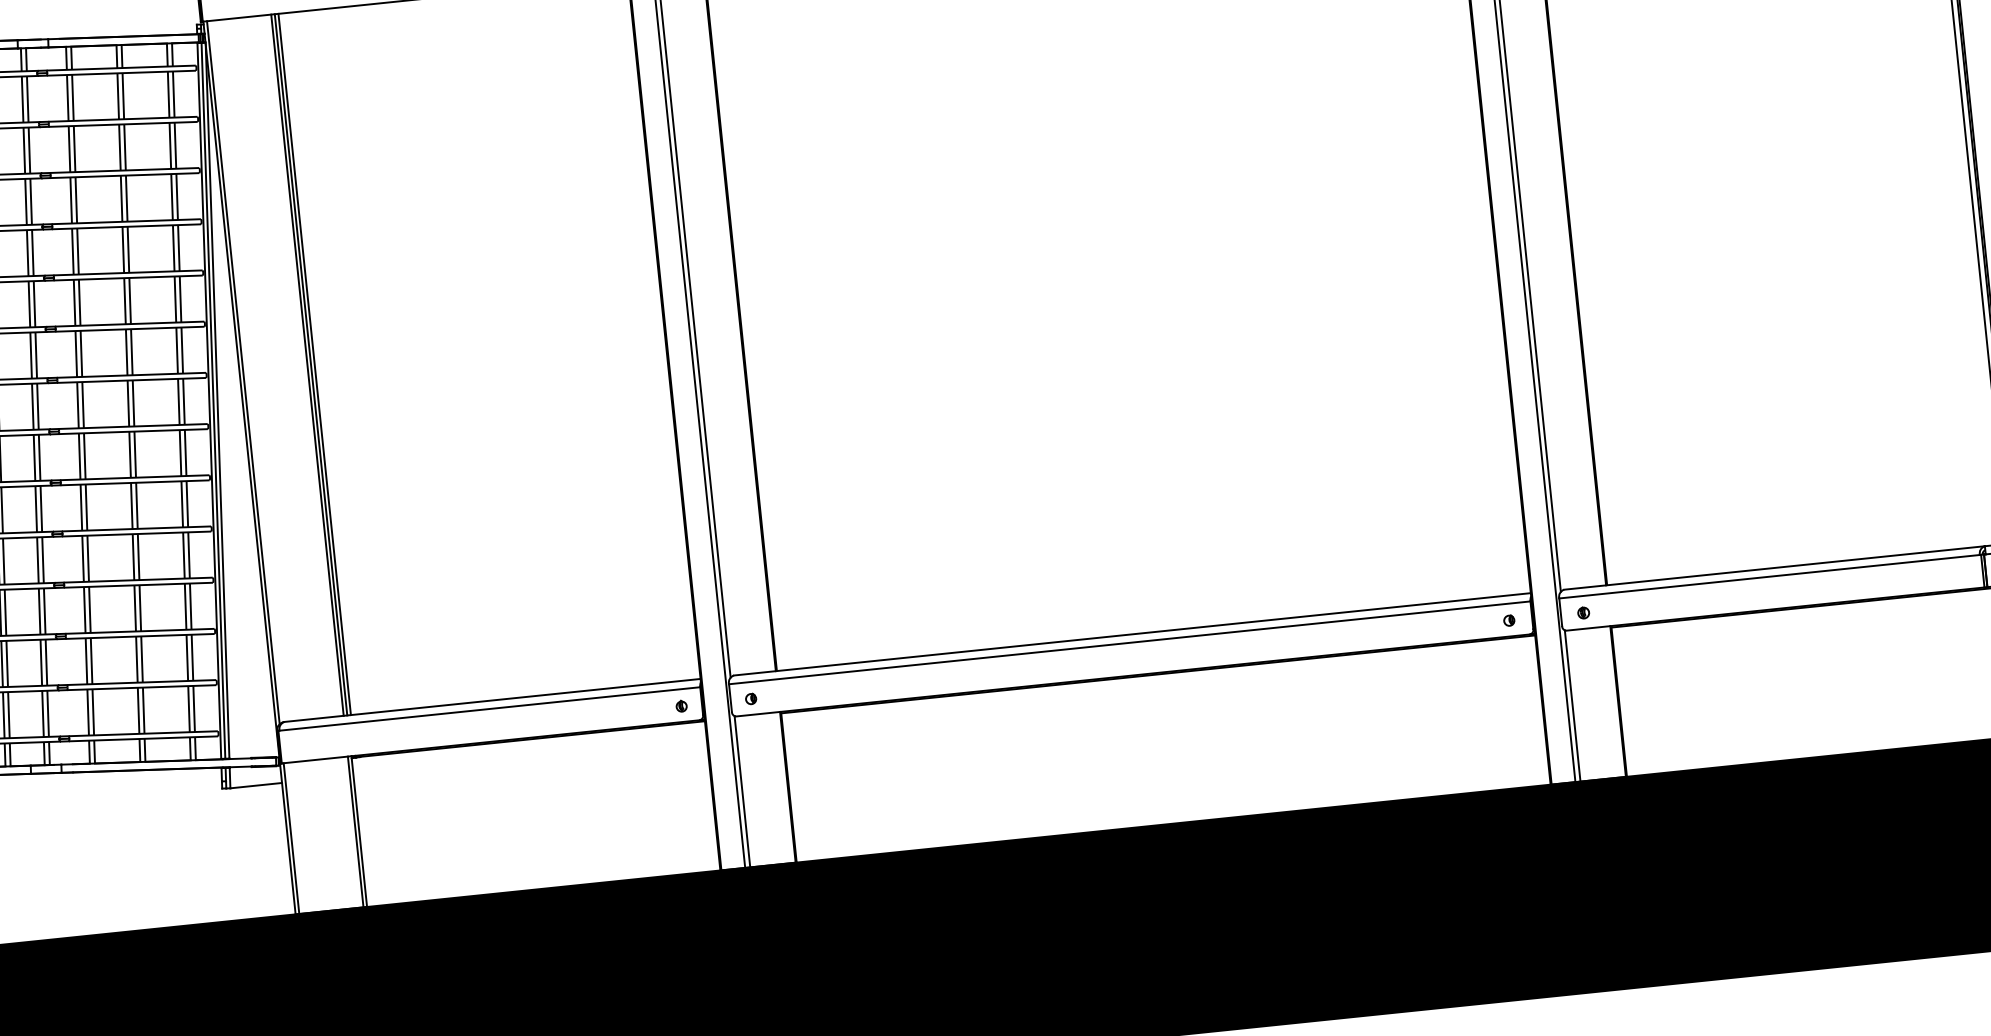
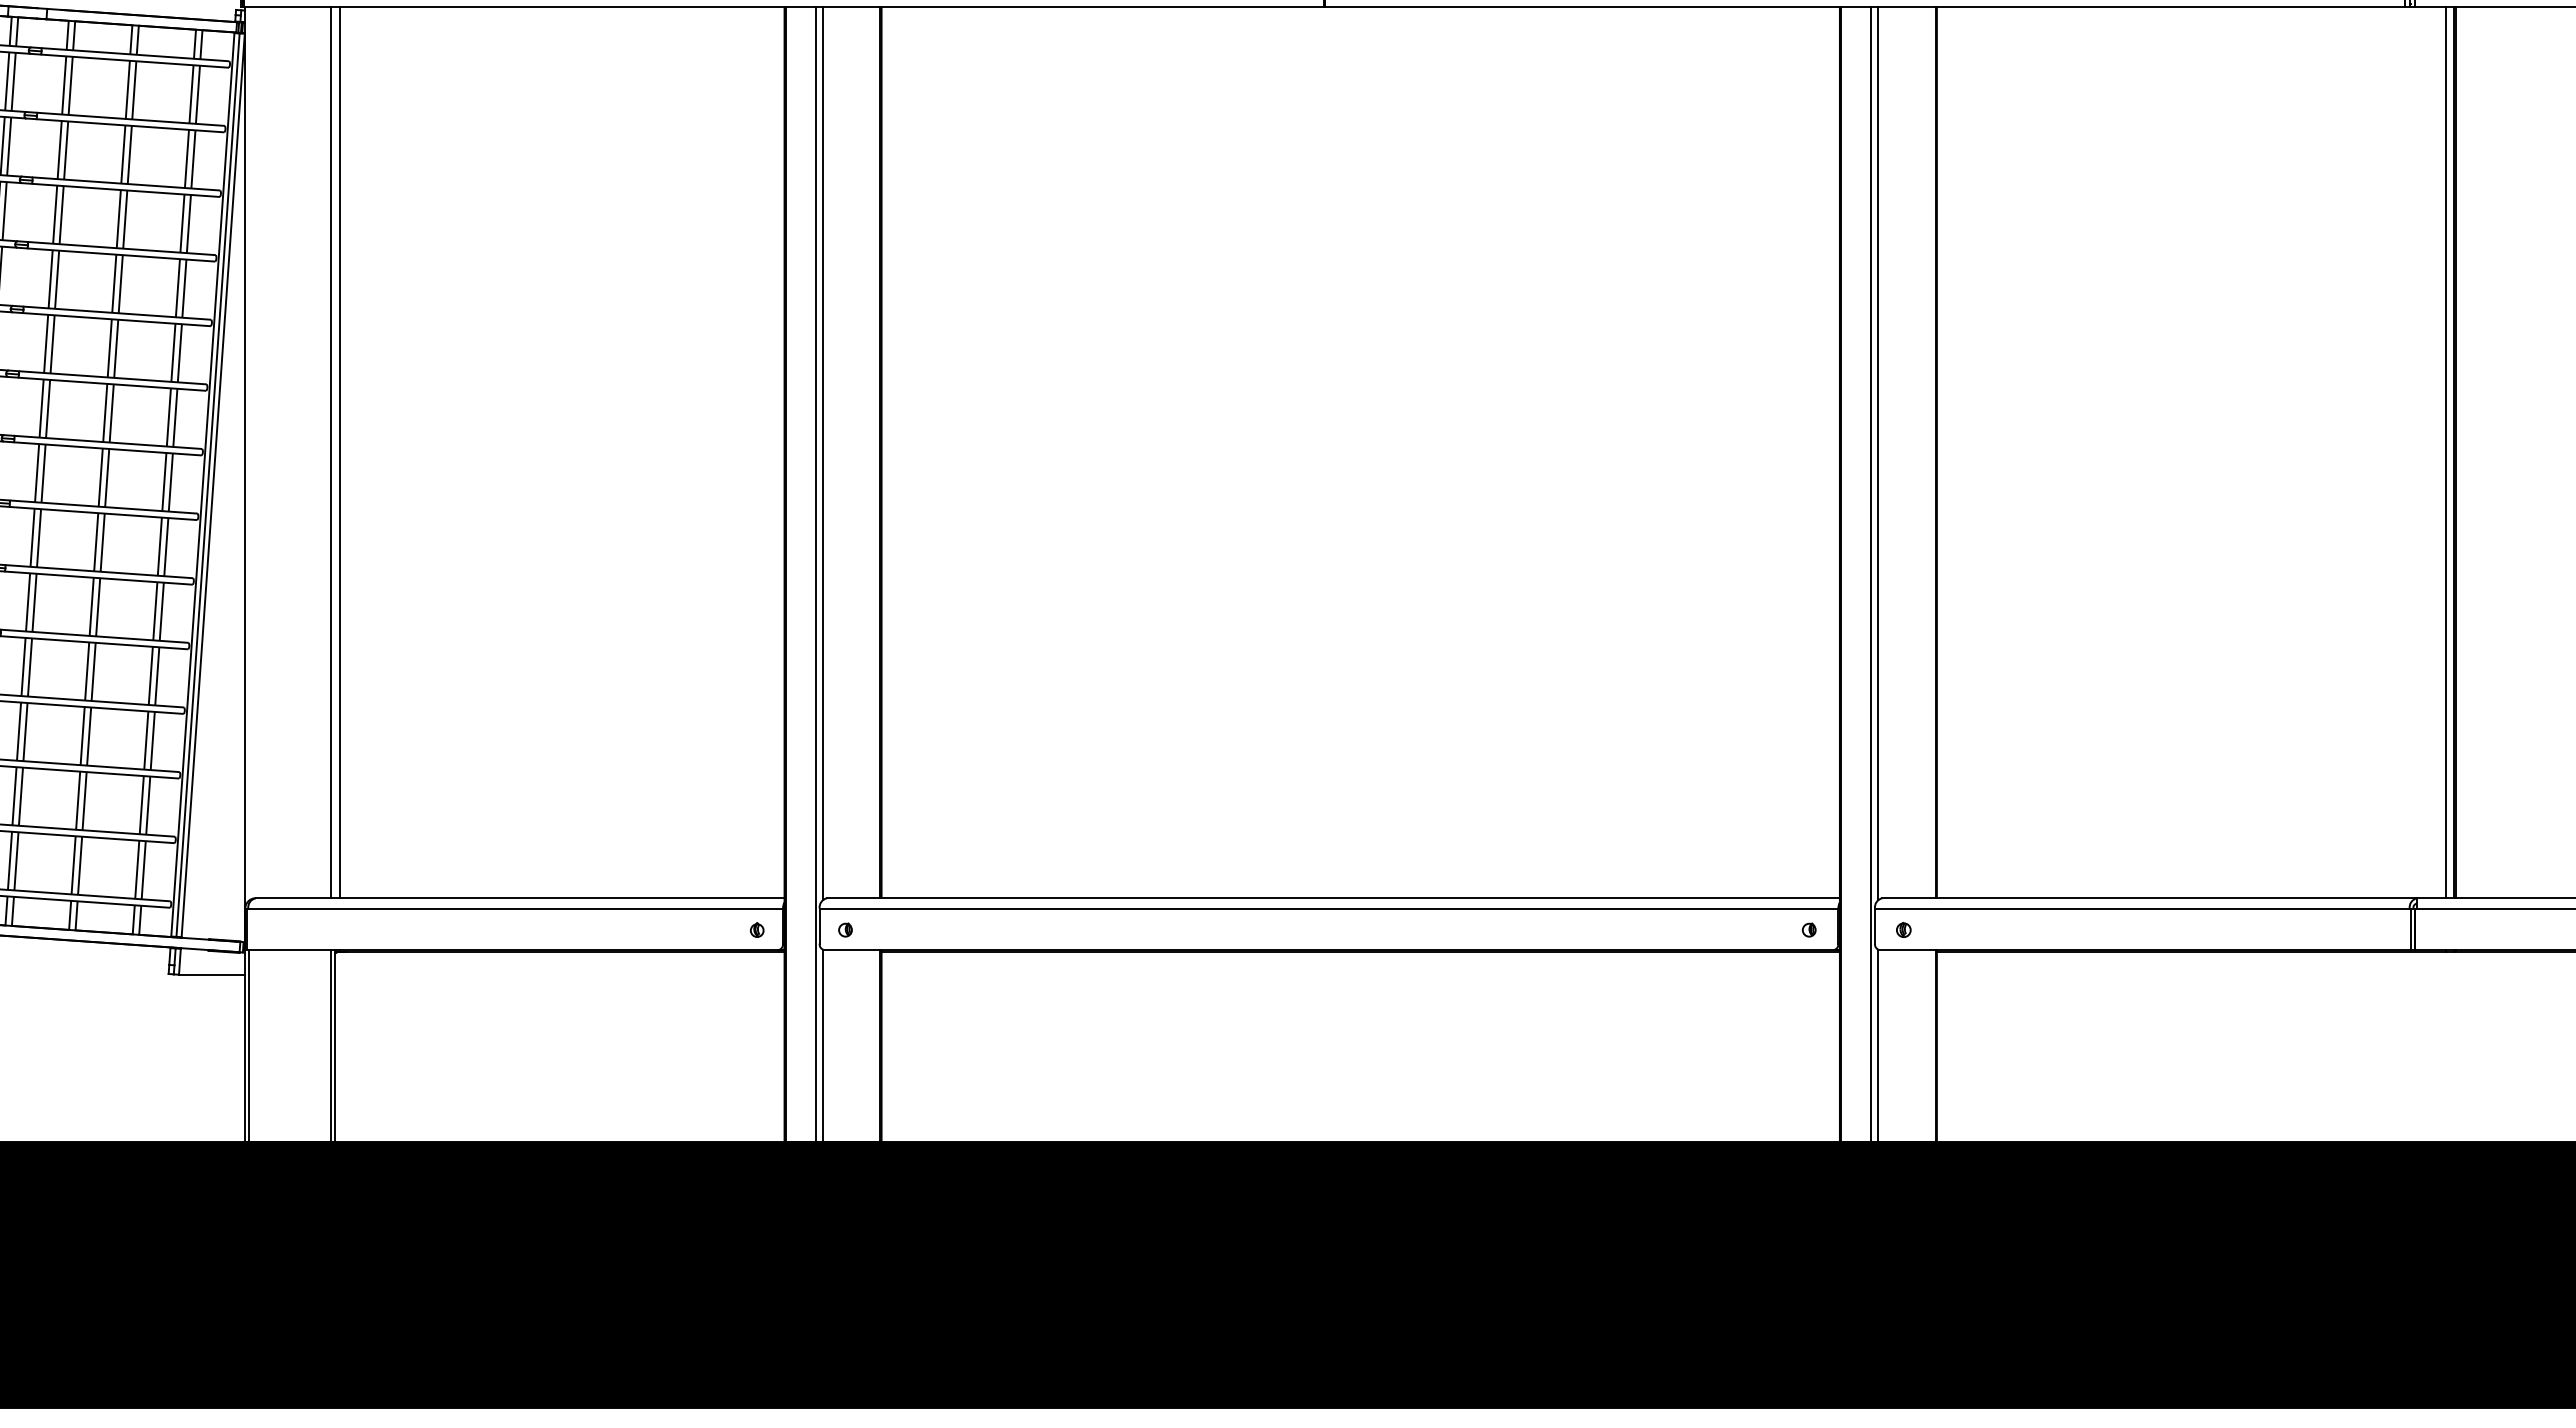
line: (311, 364) -> (335, 452), removed
line: (243, 372) -> (249, 453), removed

